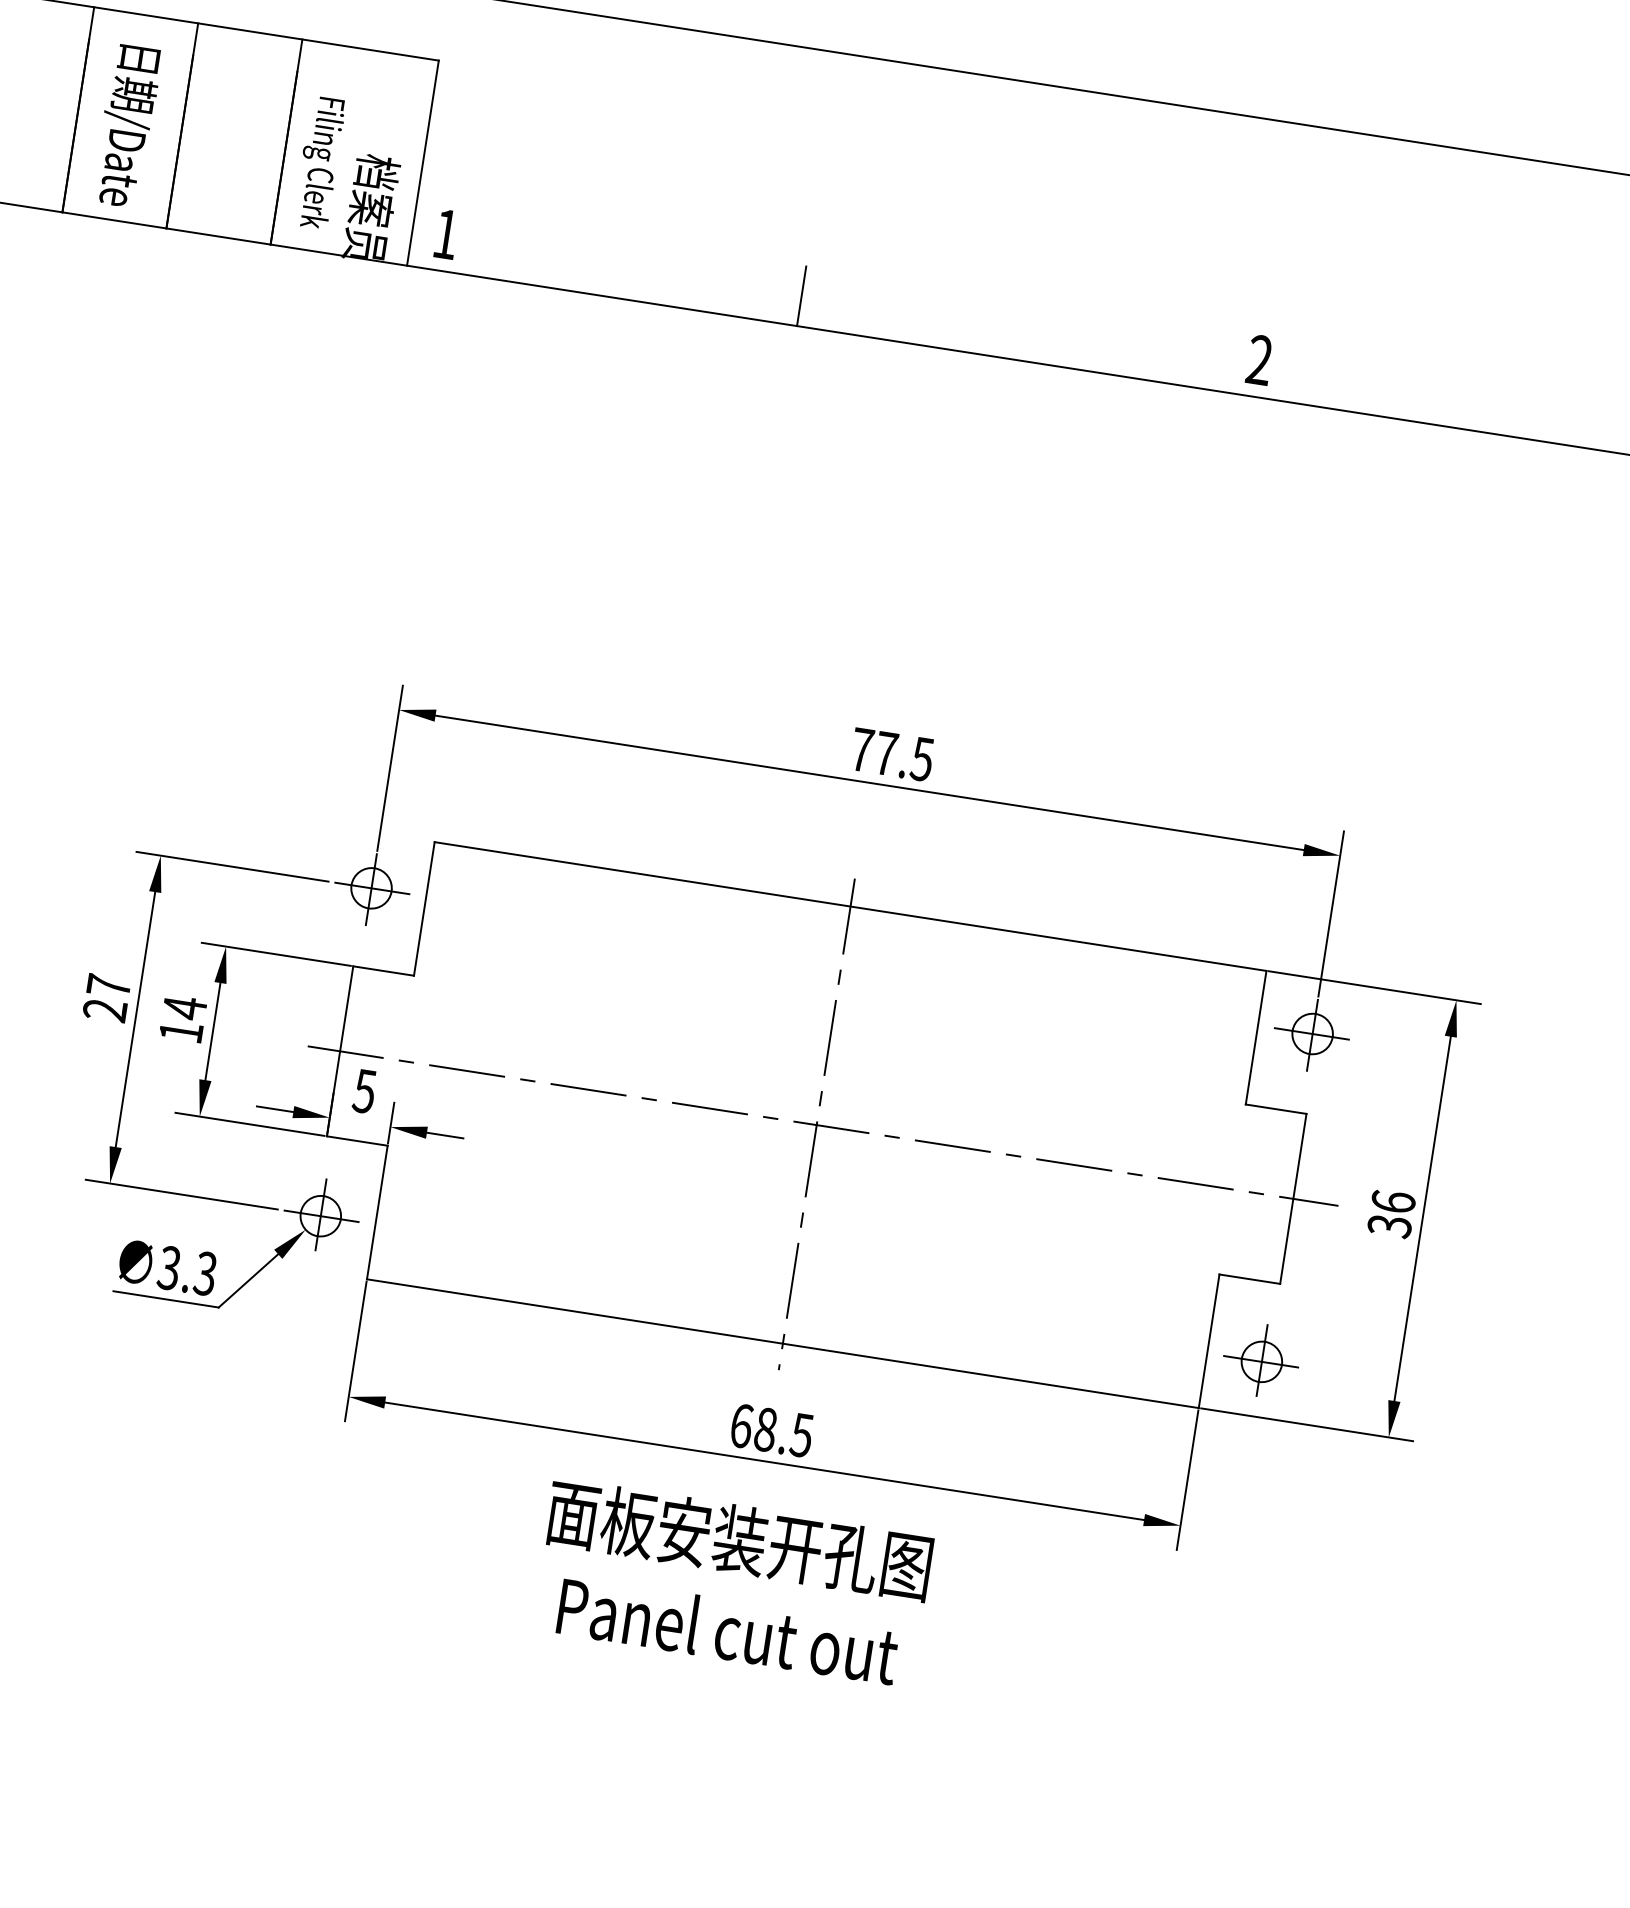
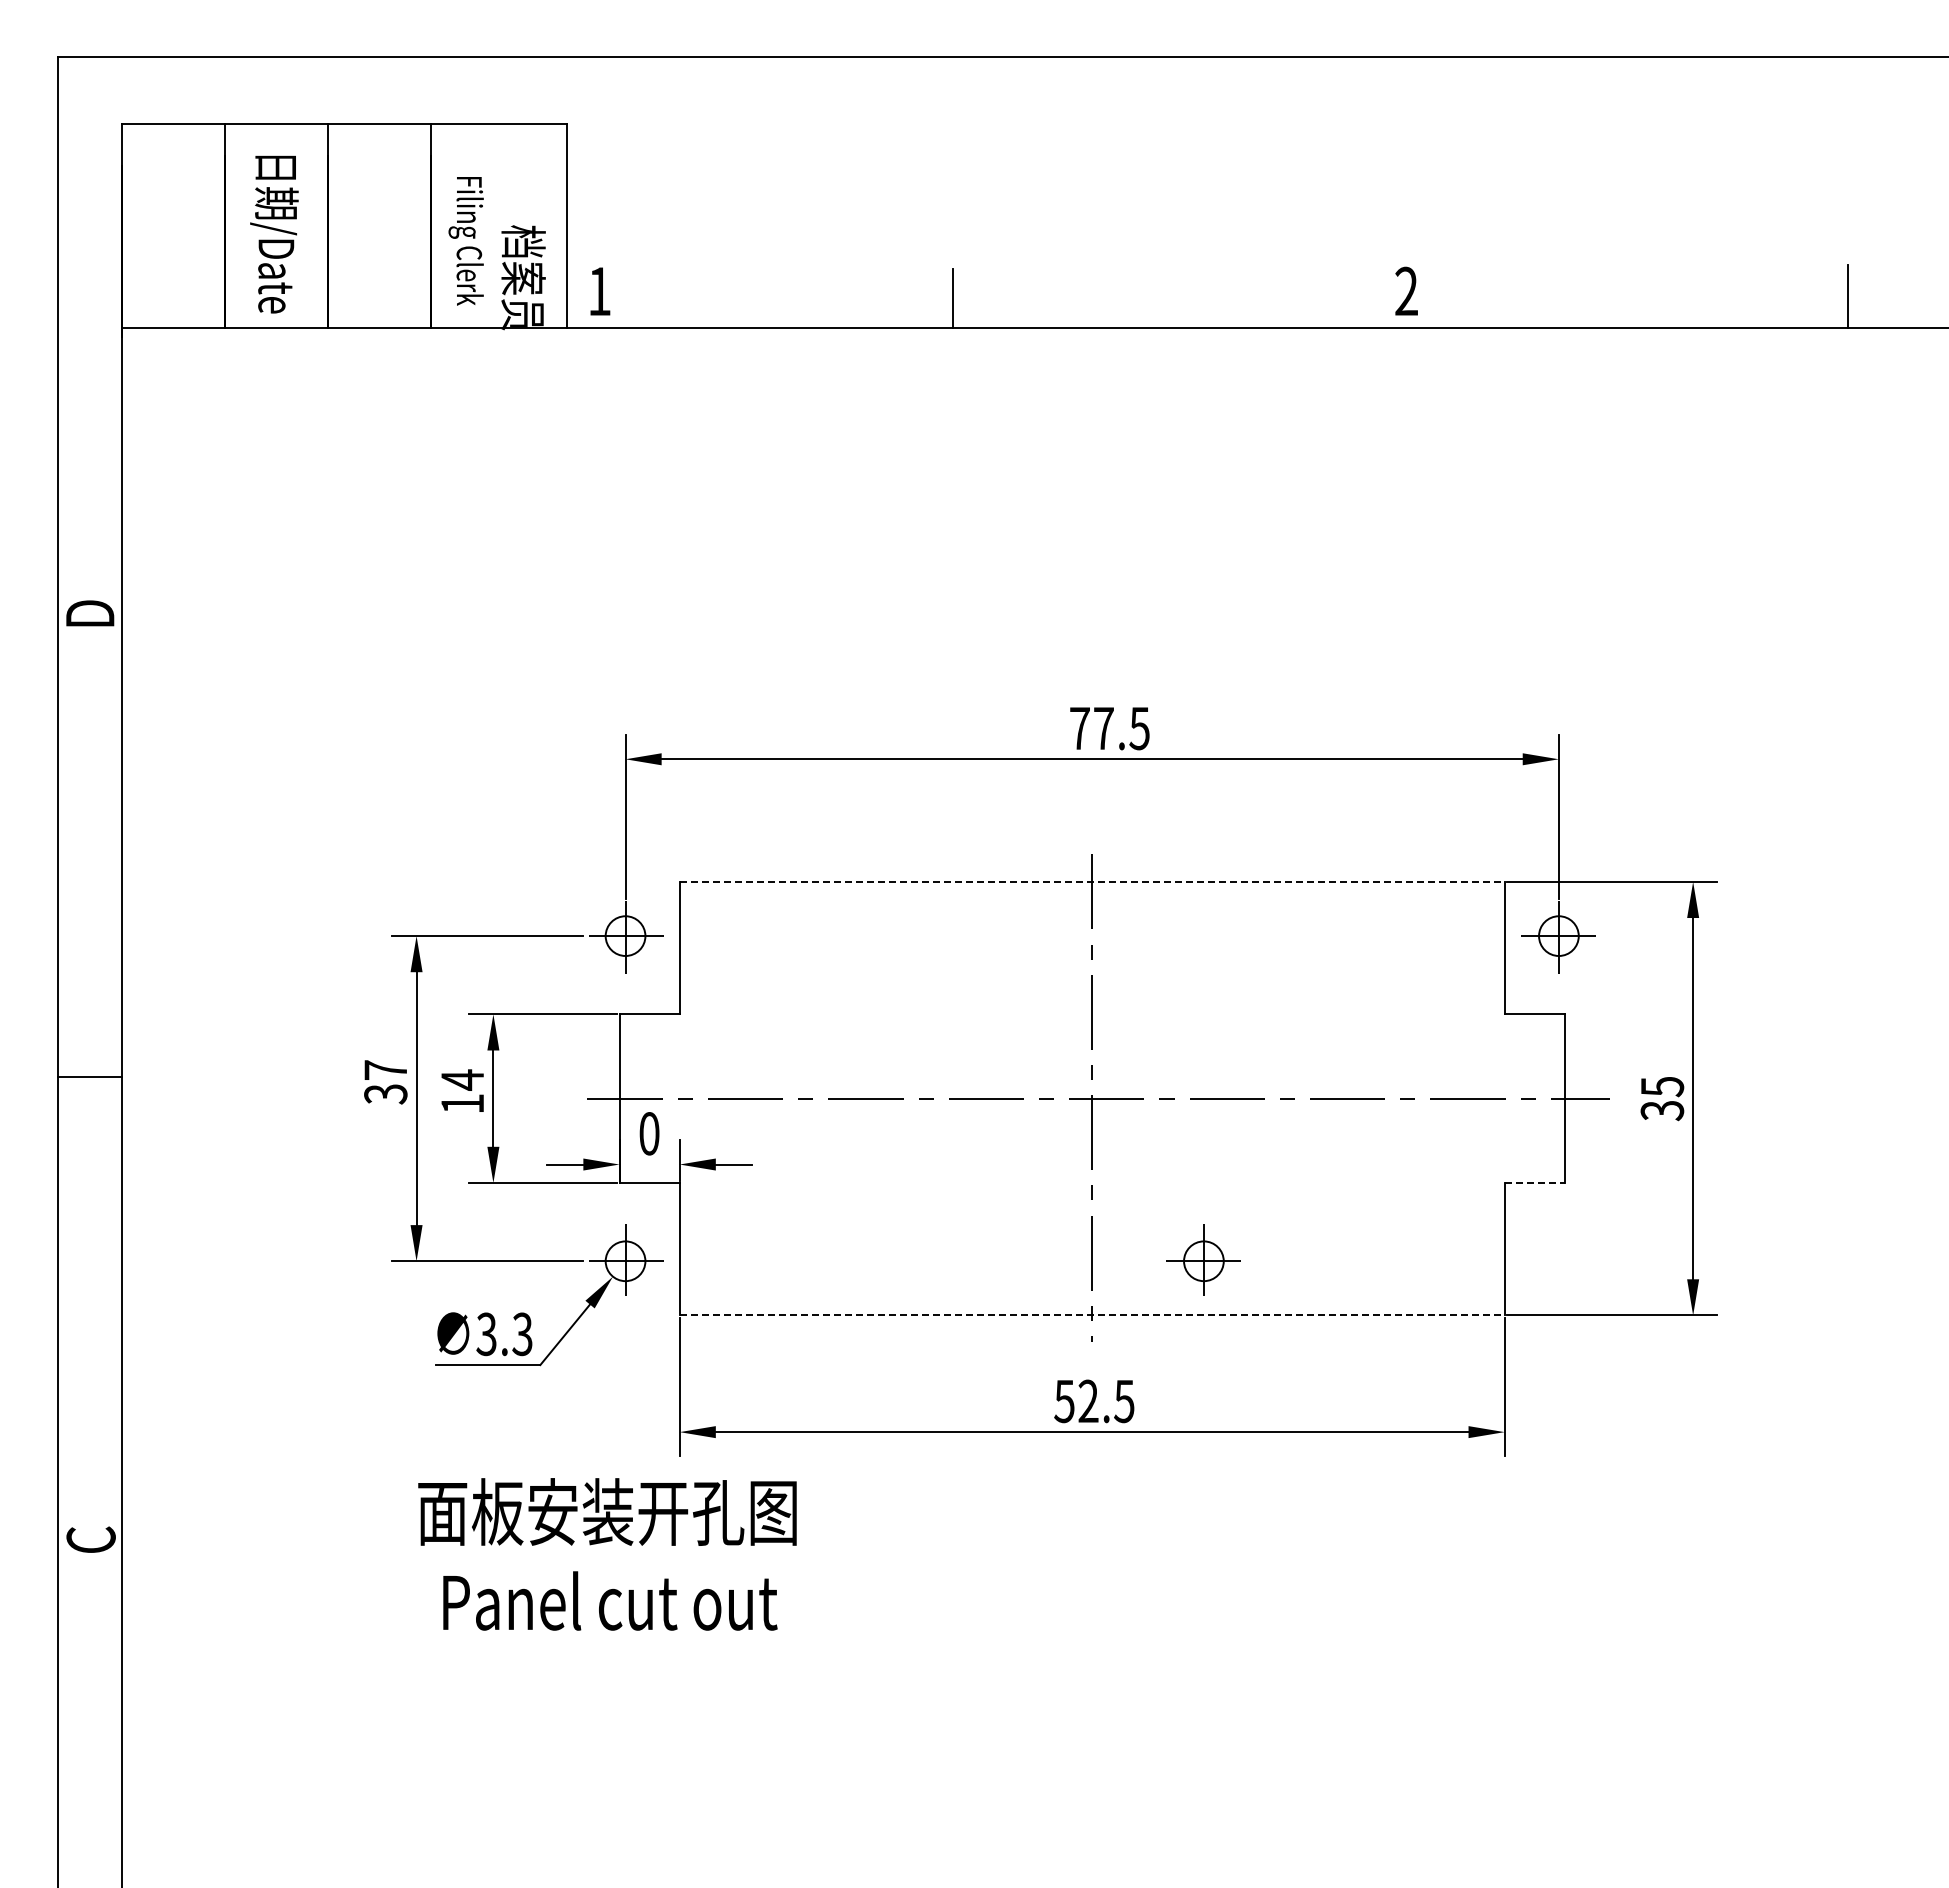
line: (850, 906) -> (1092, 881), solid -> dashed
text: (104, 1010) -> (385, 1094), 27 -> 37
text: (364, 1091) -> (649, 1133), 5 -> 0
text: (1393, 1201) -> (1662, 1086), 36 -> 35
line: (1250, 1279) -> (1535, 1183), solid -> dashed
line: (783, 1343) -> (1092, 1315), solid -> dashed
part: (1261, 1360) -> (1203, 1259), moved
text: (753, 1427) -> (1076, 1401), 68.5 -> 52.5
text: (732, 1582) -> (607, 1554), moved

